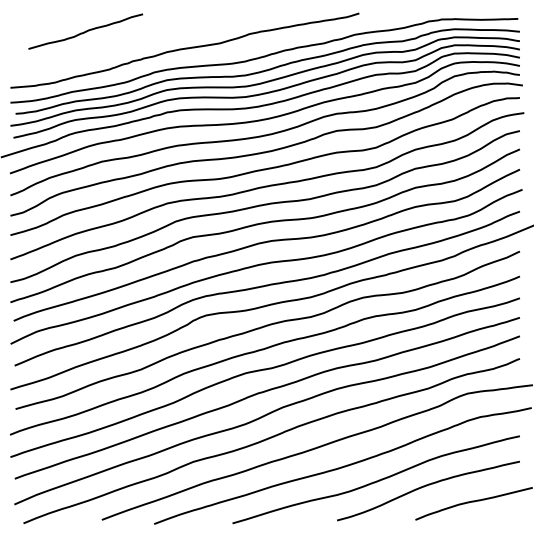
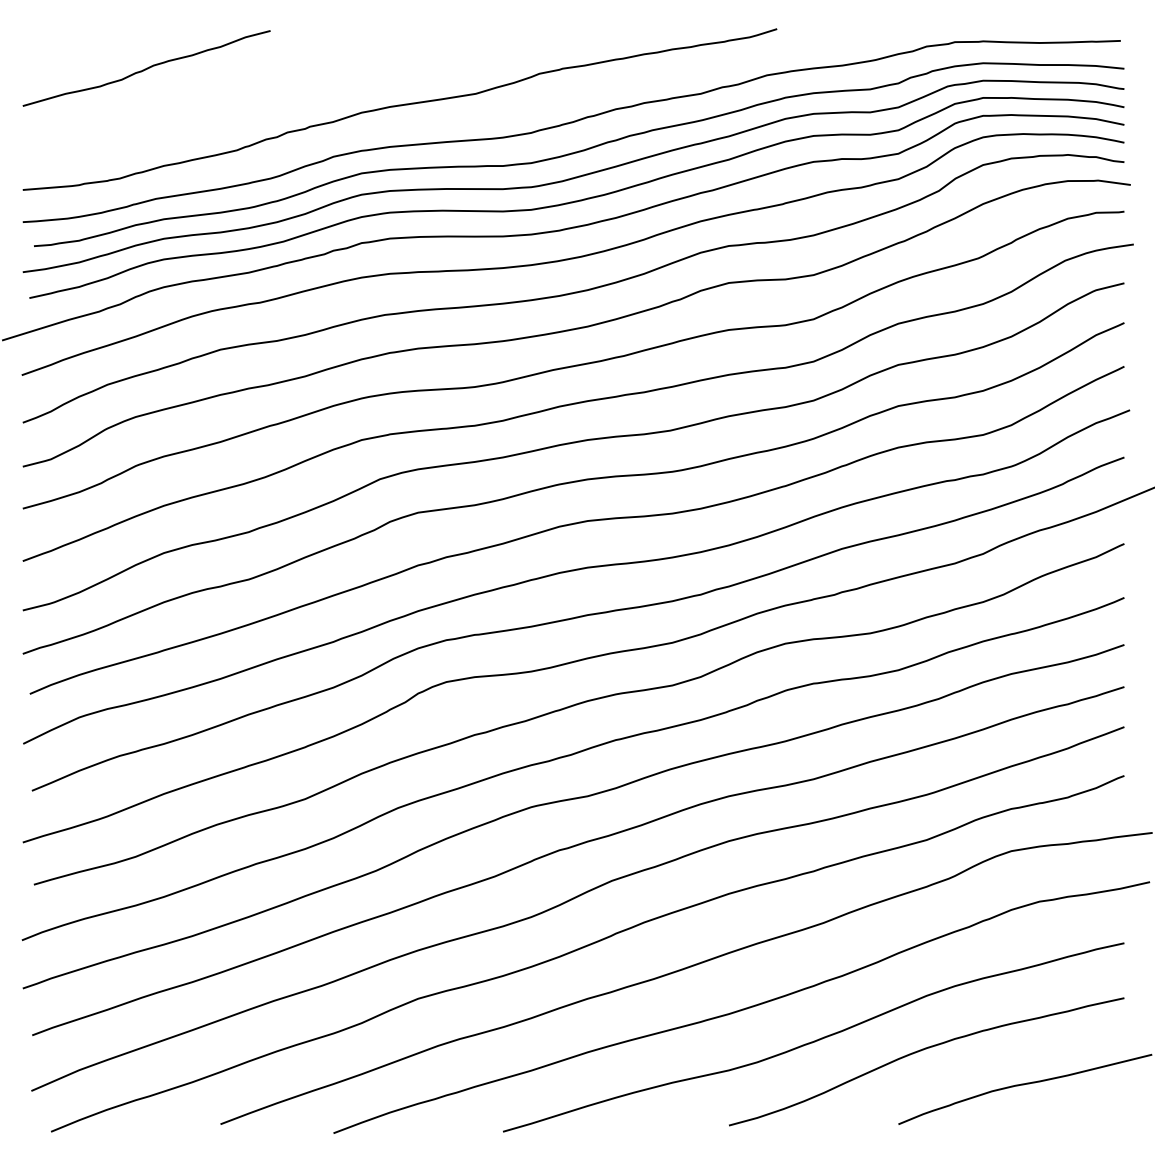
curve: (85, 31) -> (146, 68), moved

